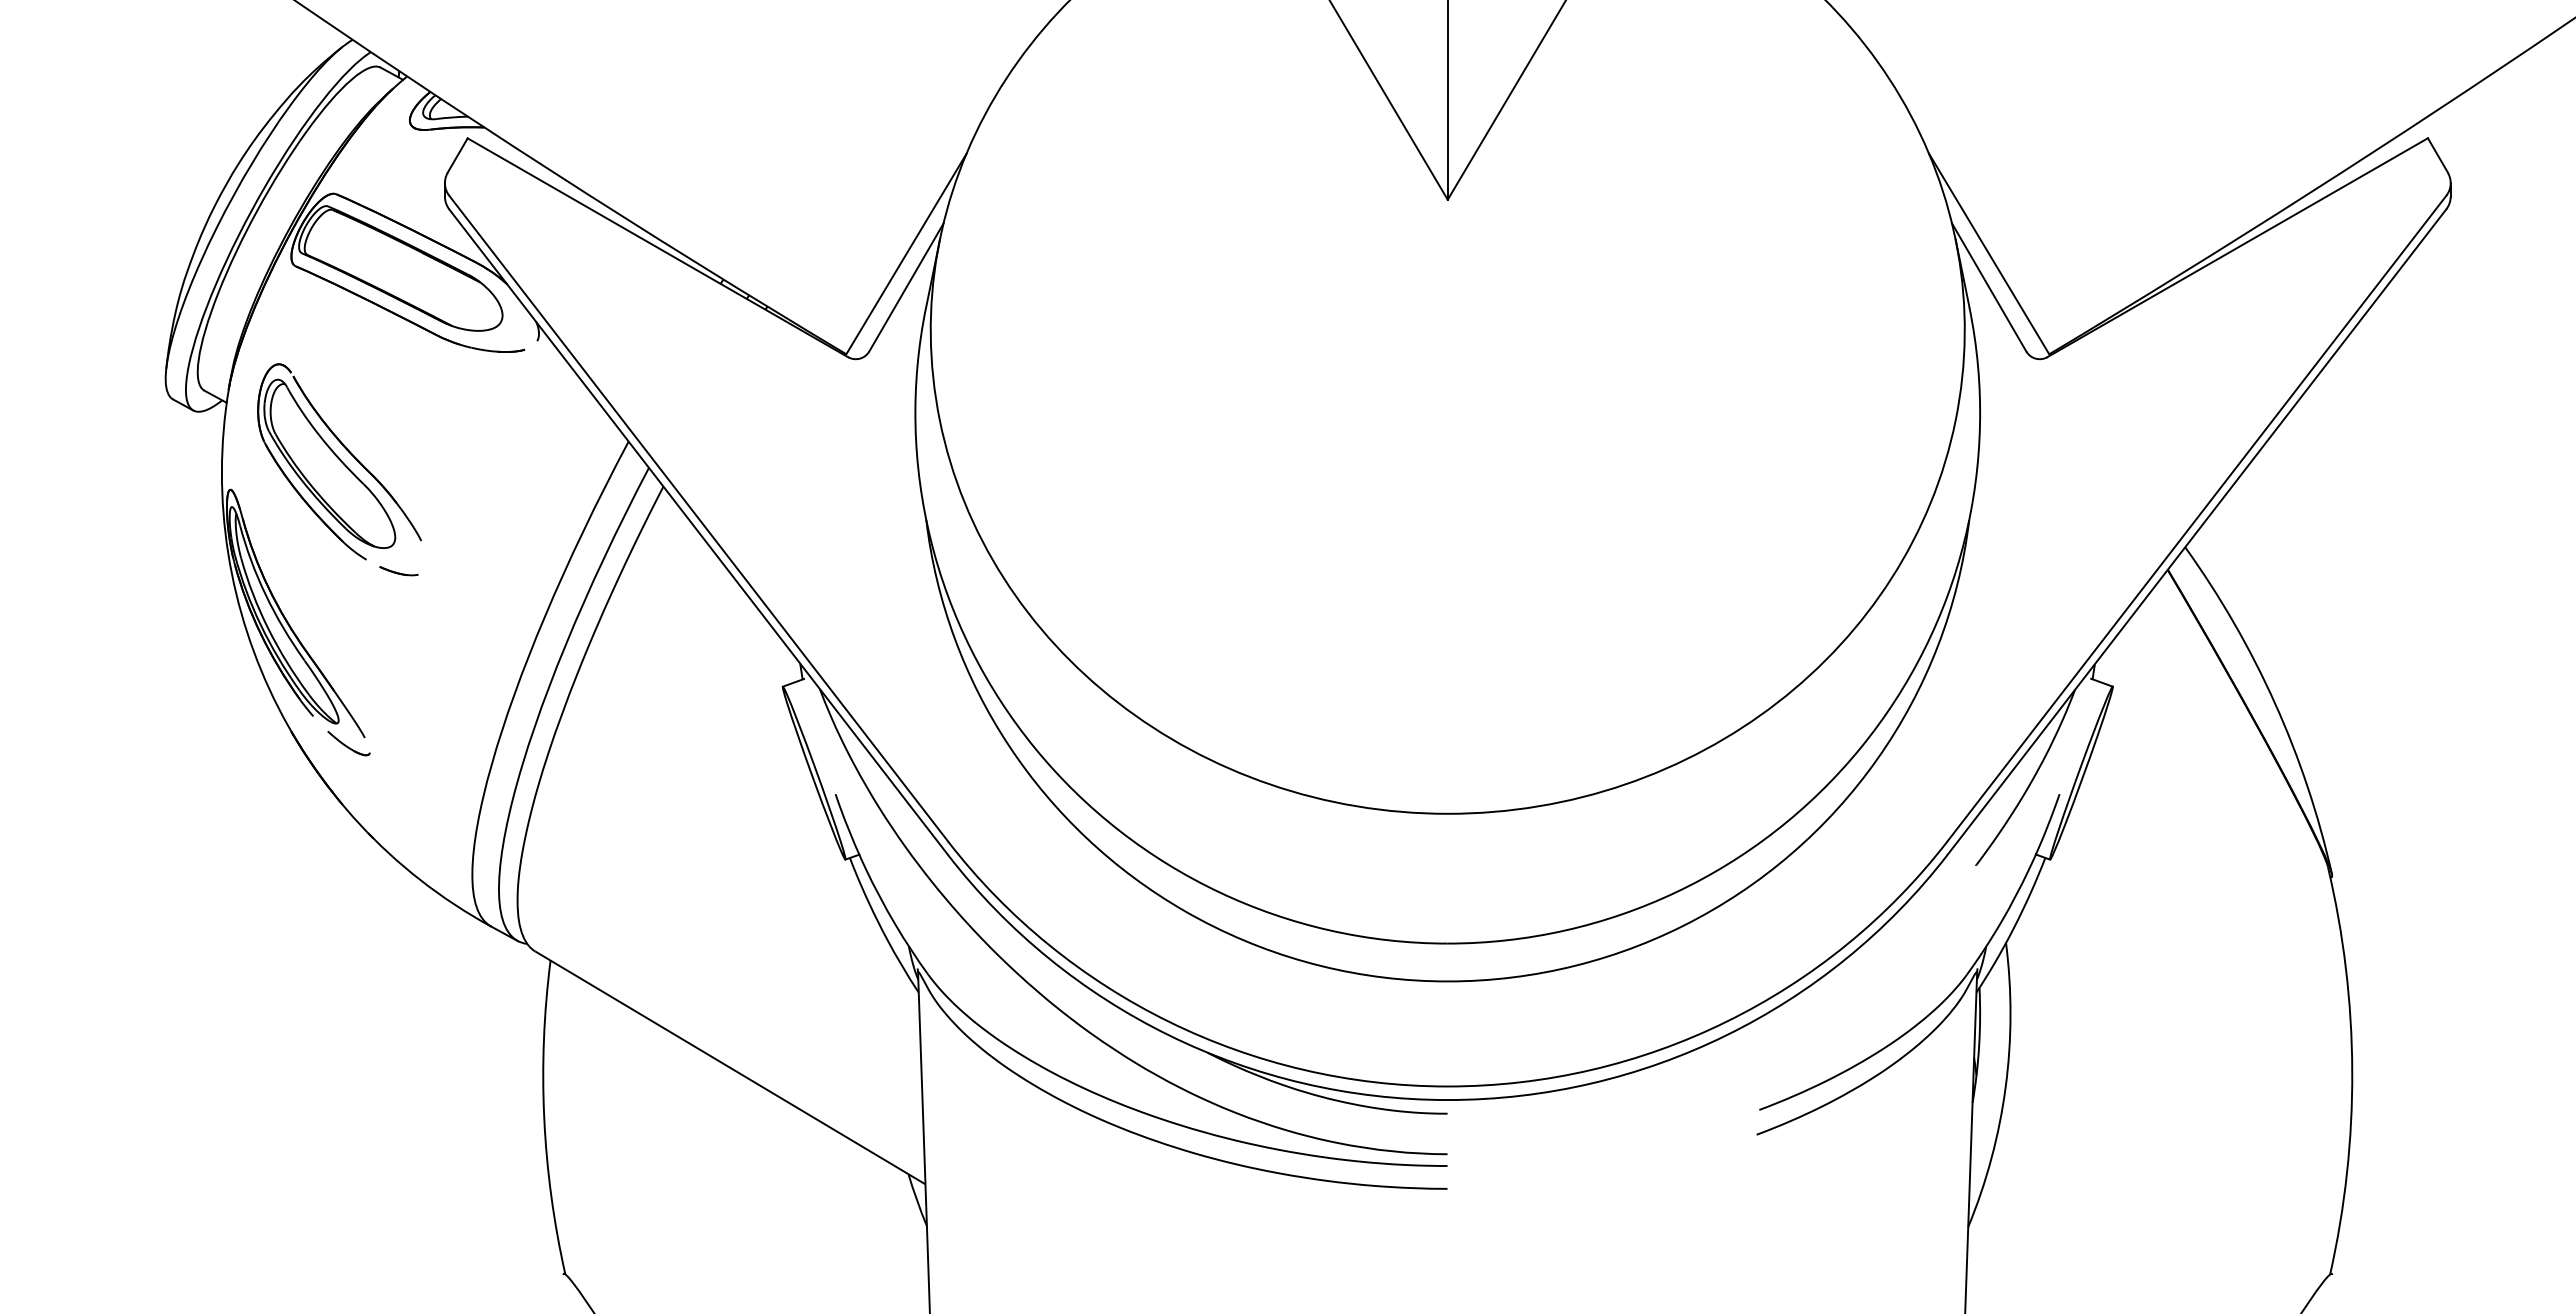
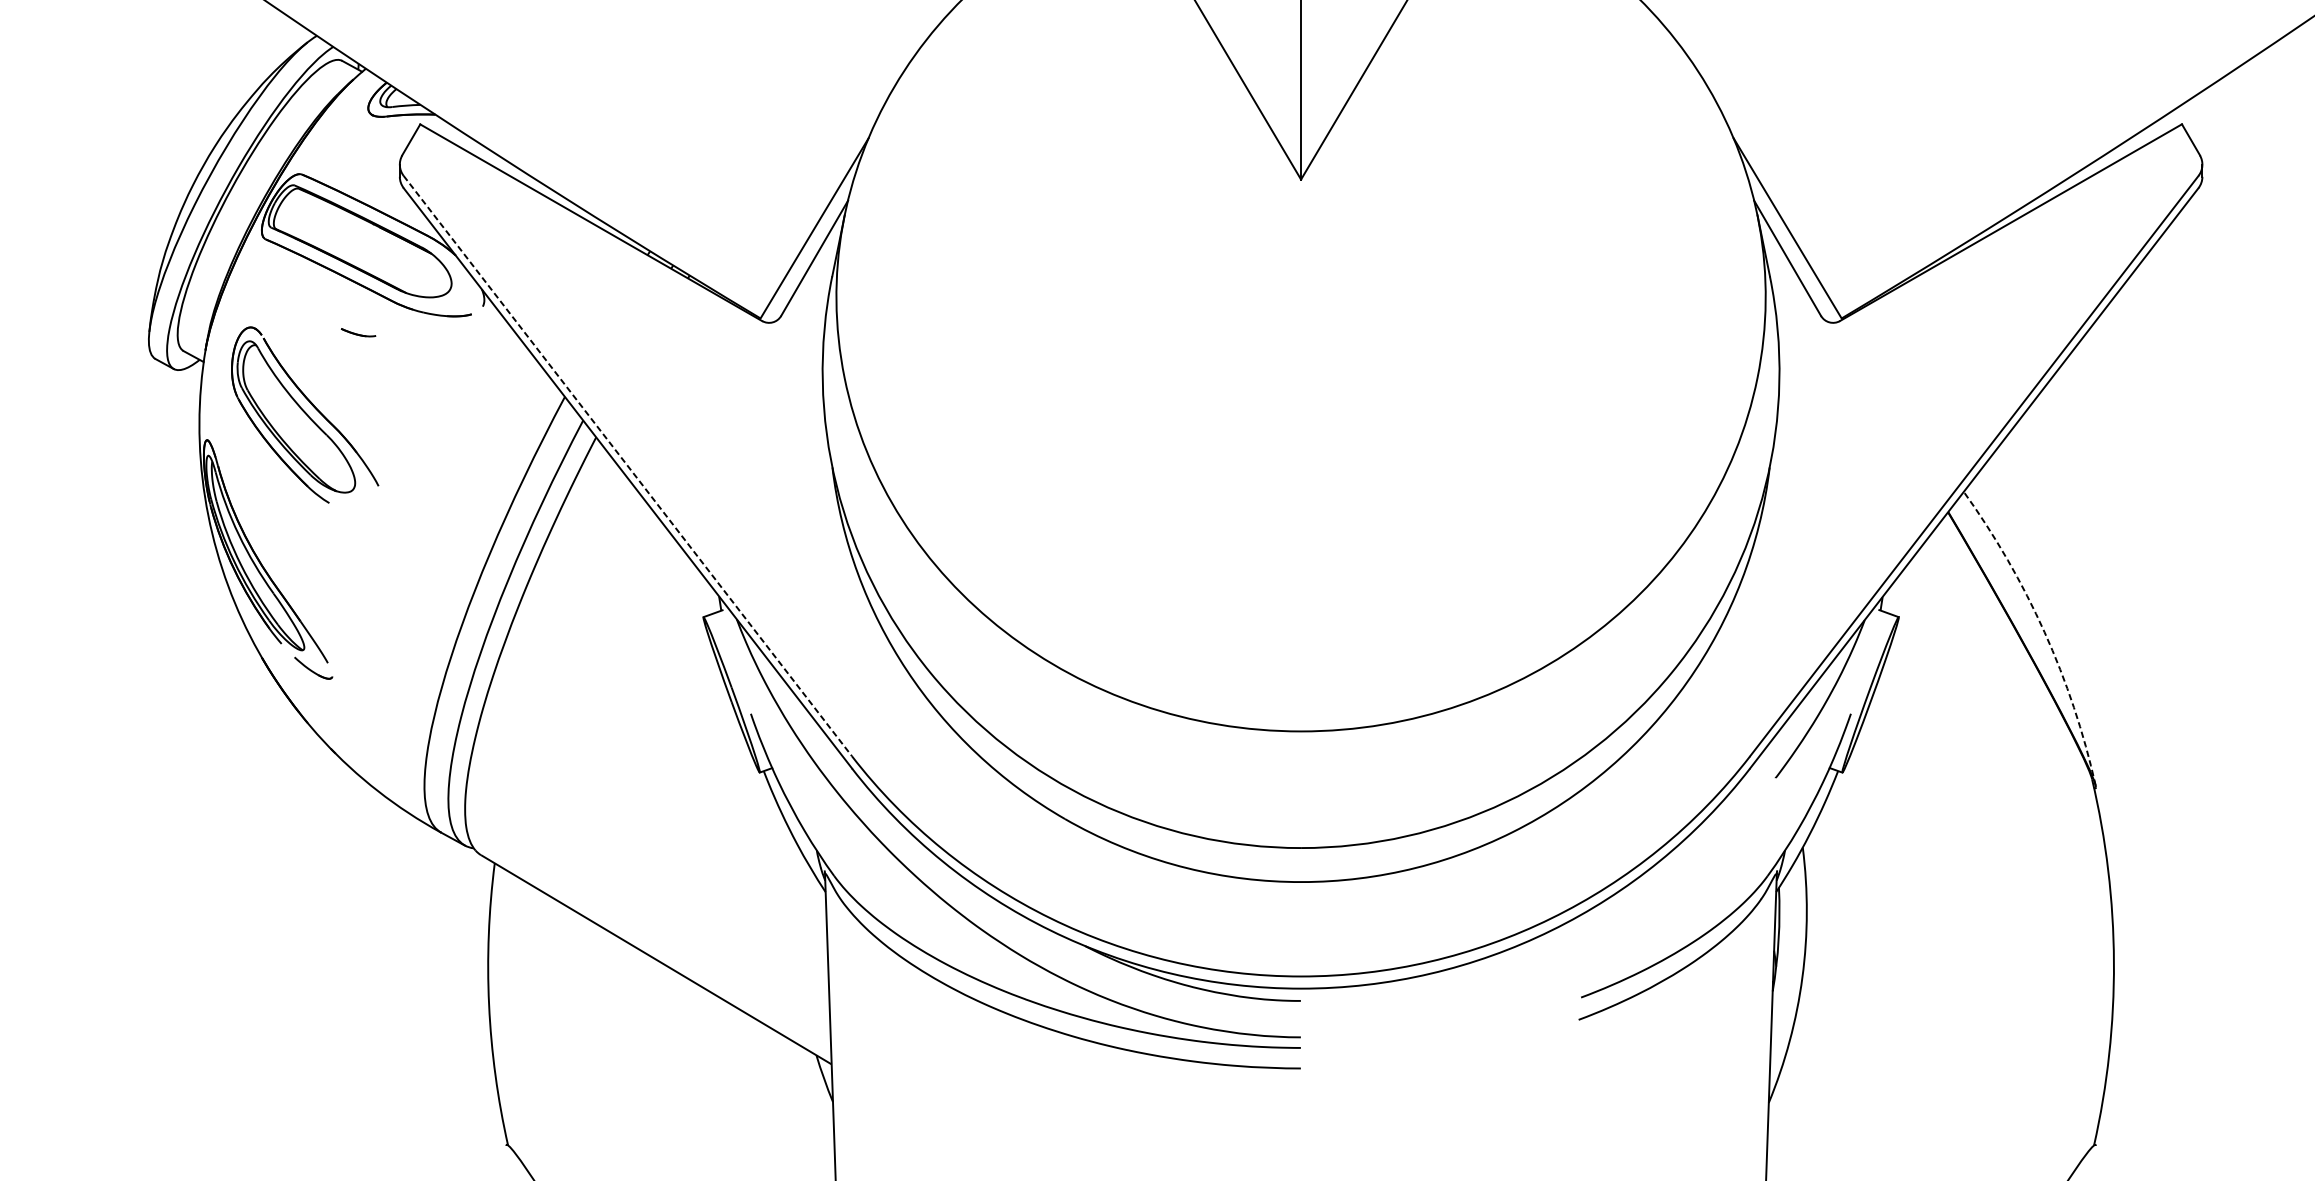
line: (698, 518) -> (627, 466), solid -> dashed
part: (398, 571) -> (358, 333), moved
arc: (2275, 703) -> (2044, 632), solid -> dashed

